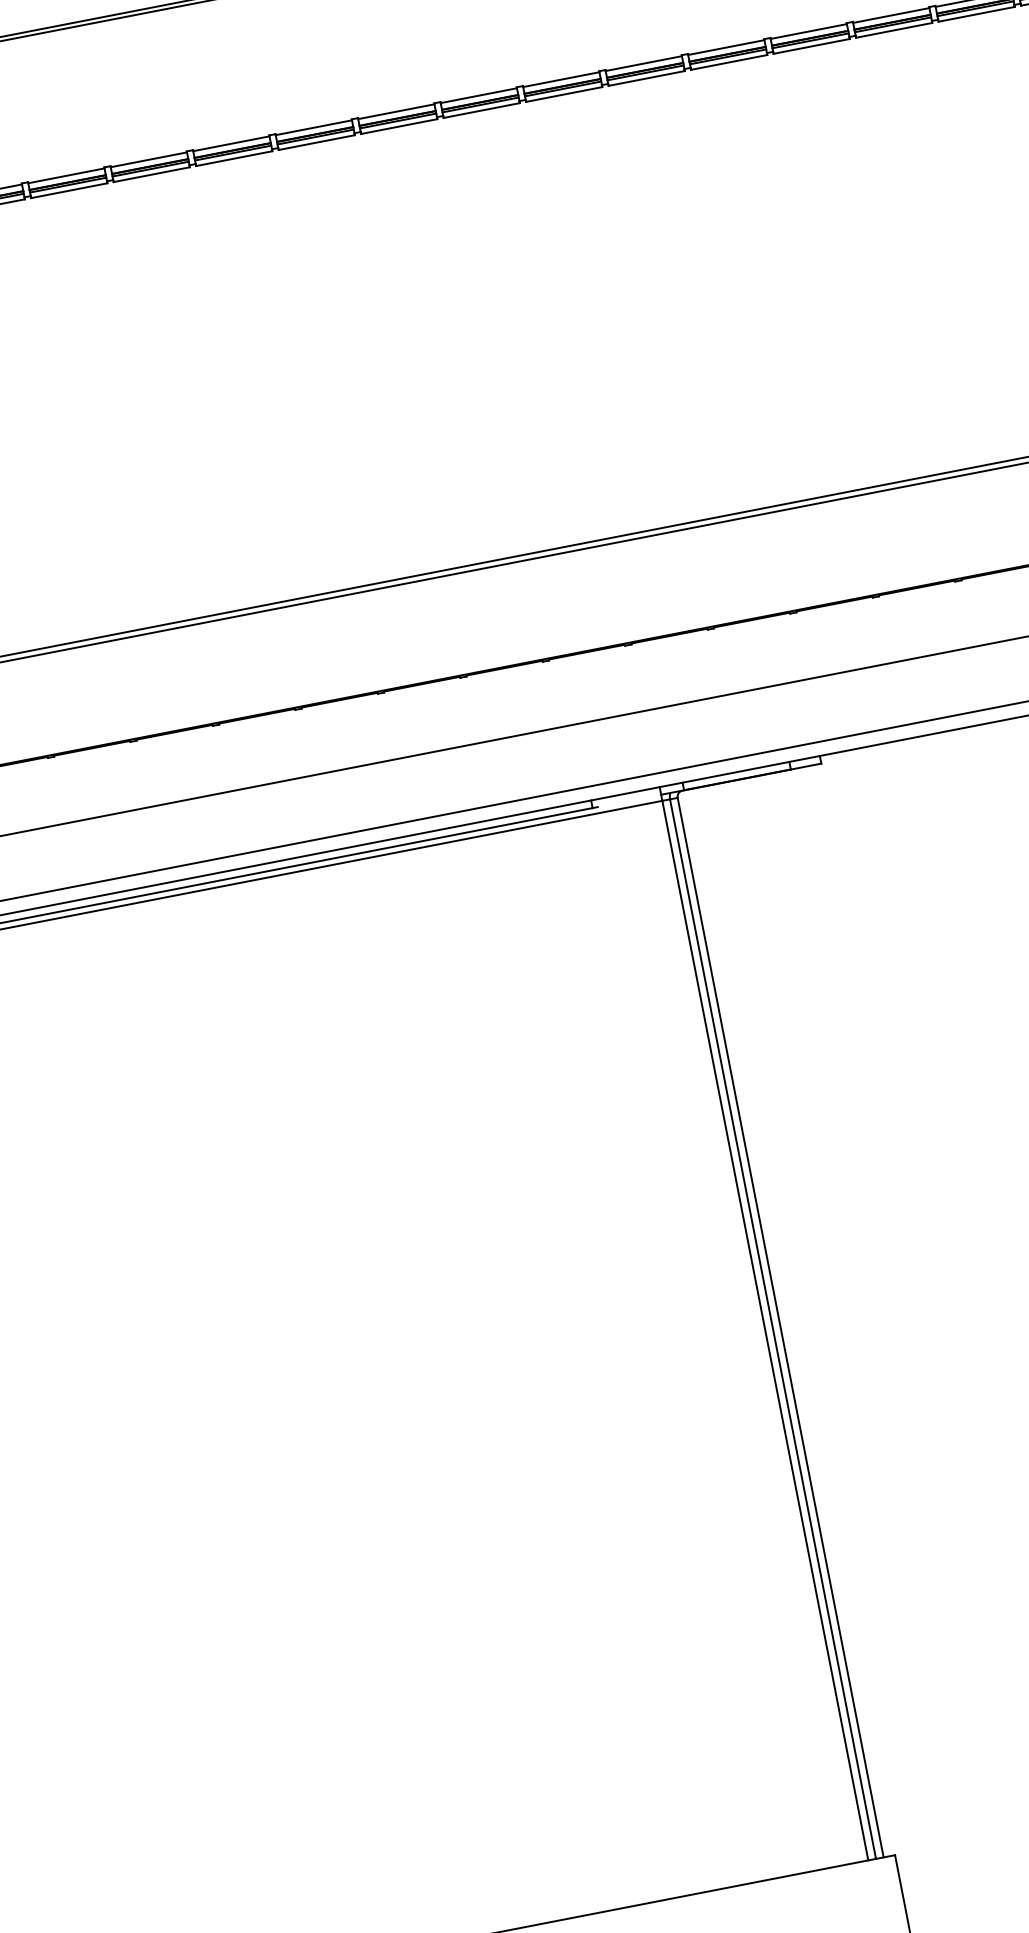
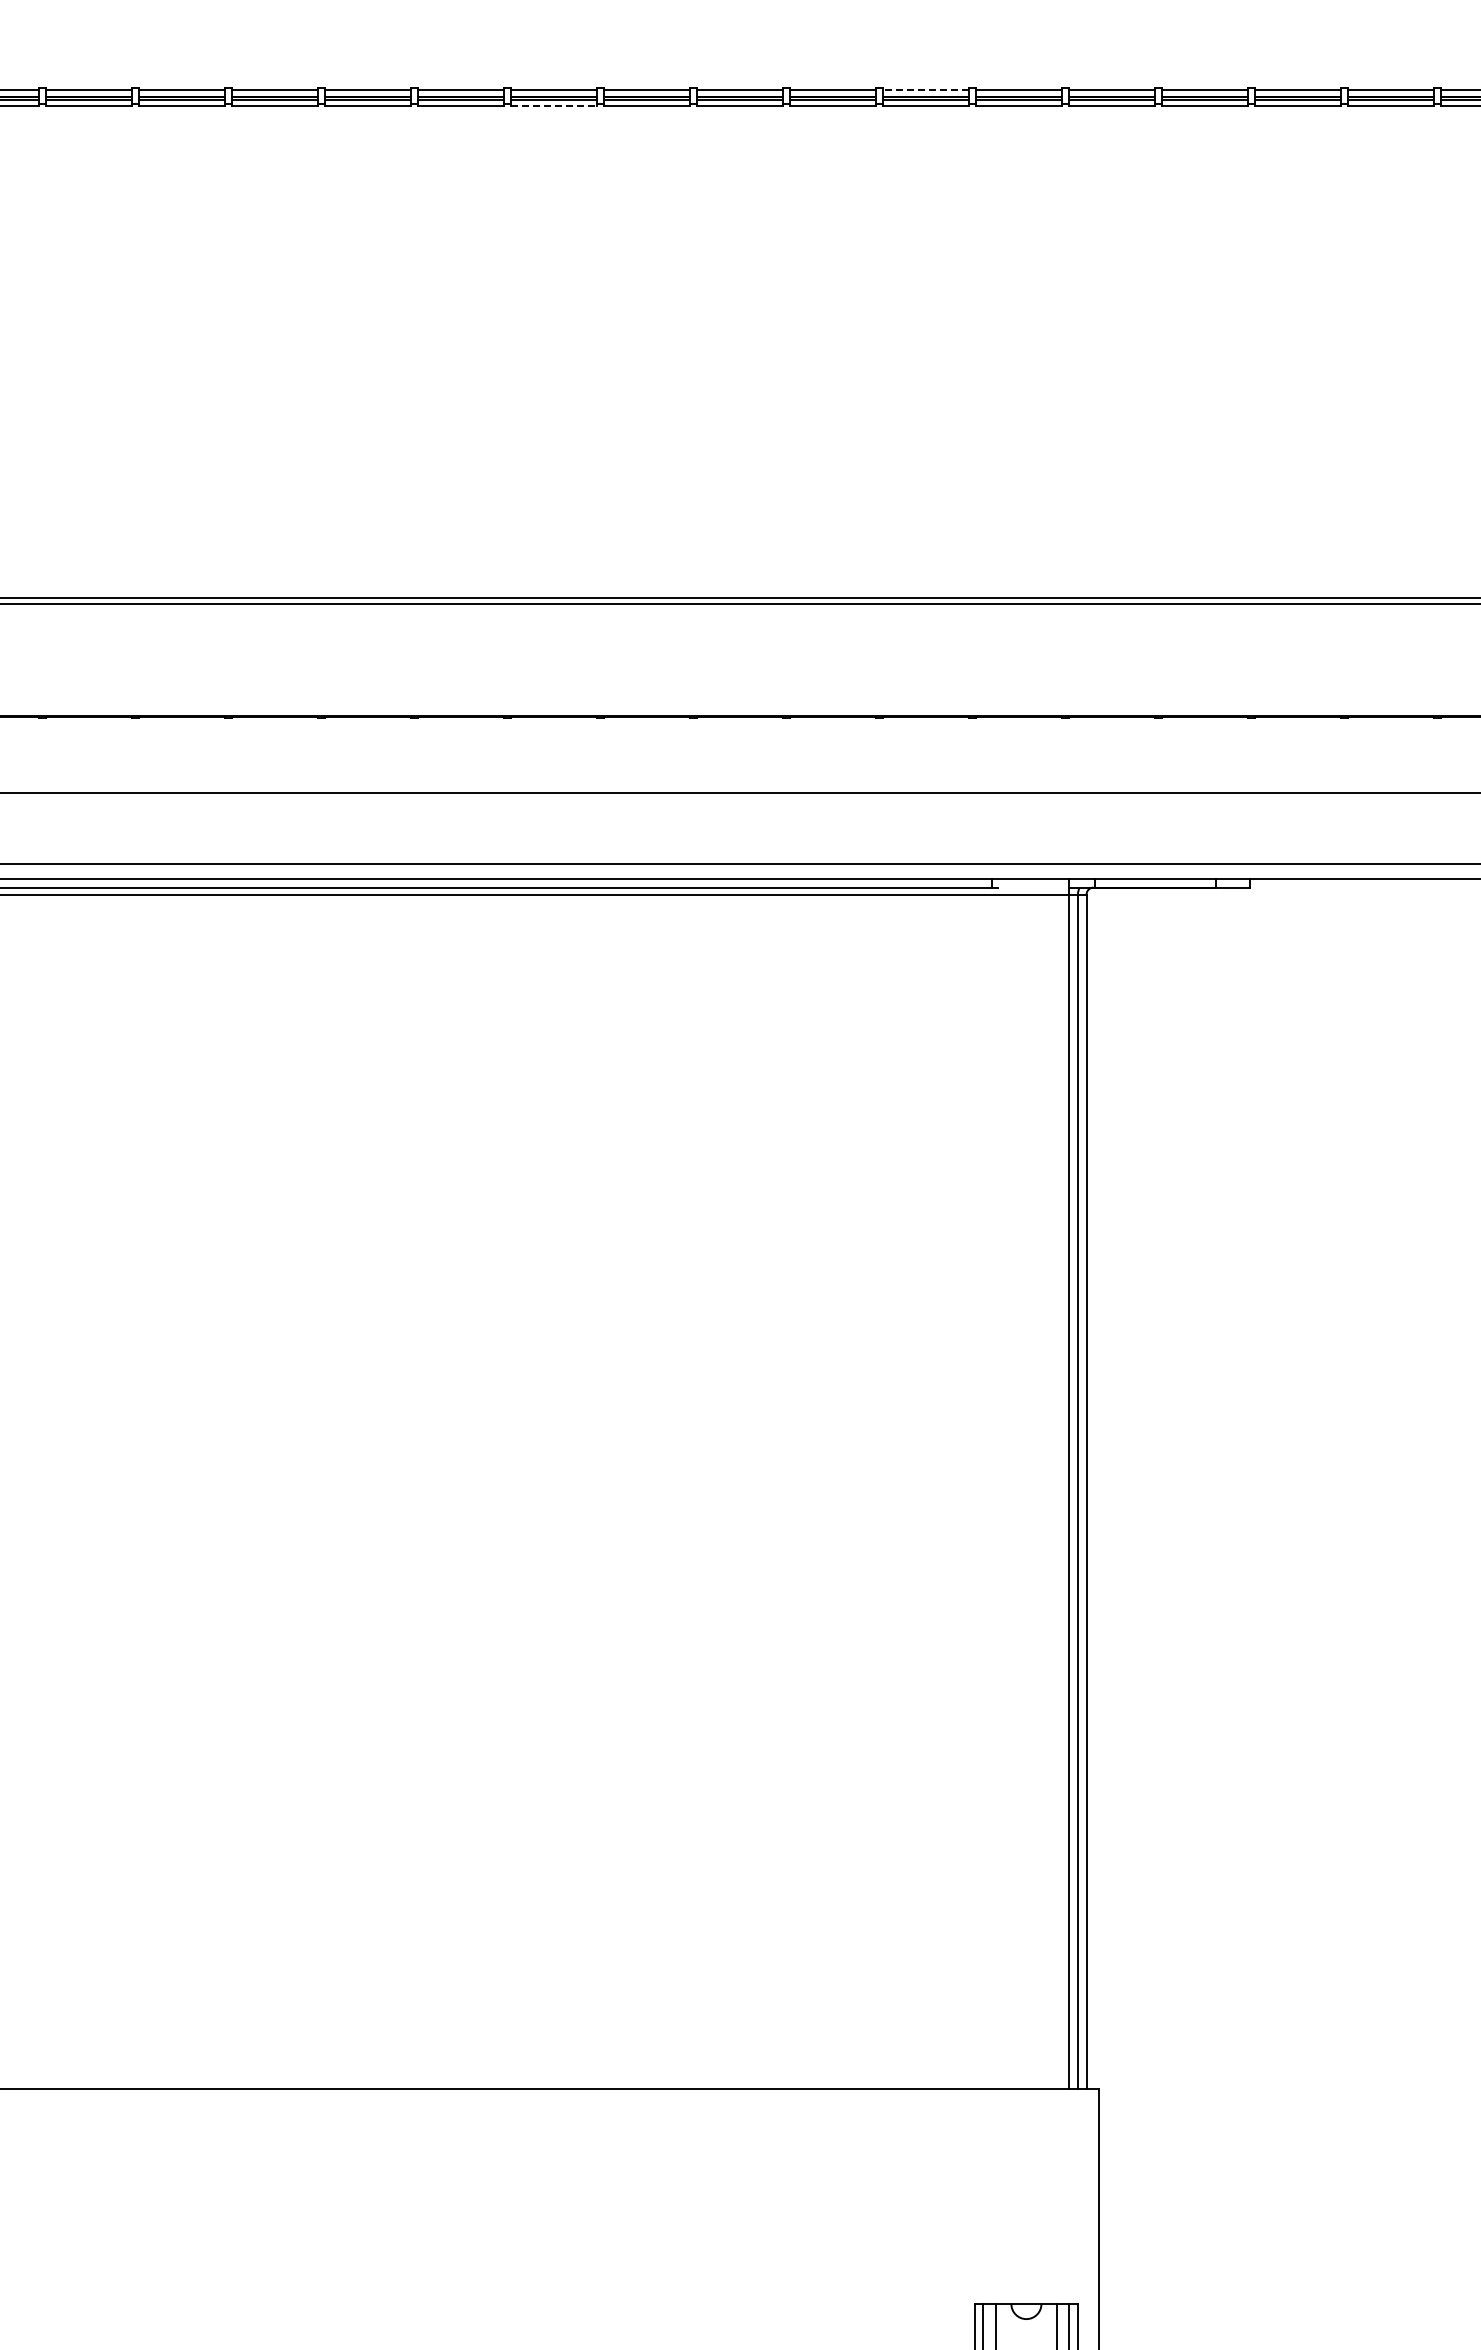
line: (396, 111) -> (925, 89), solid -> dashed
line: (69, 190) -> (553, 106), solid -> dashed

